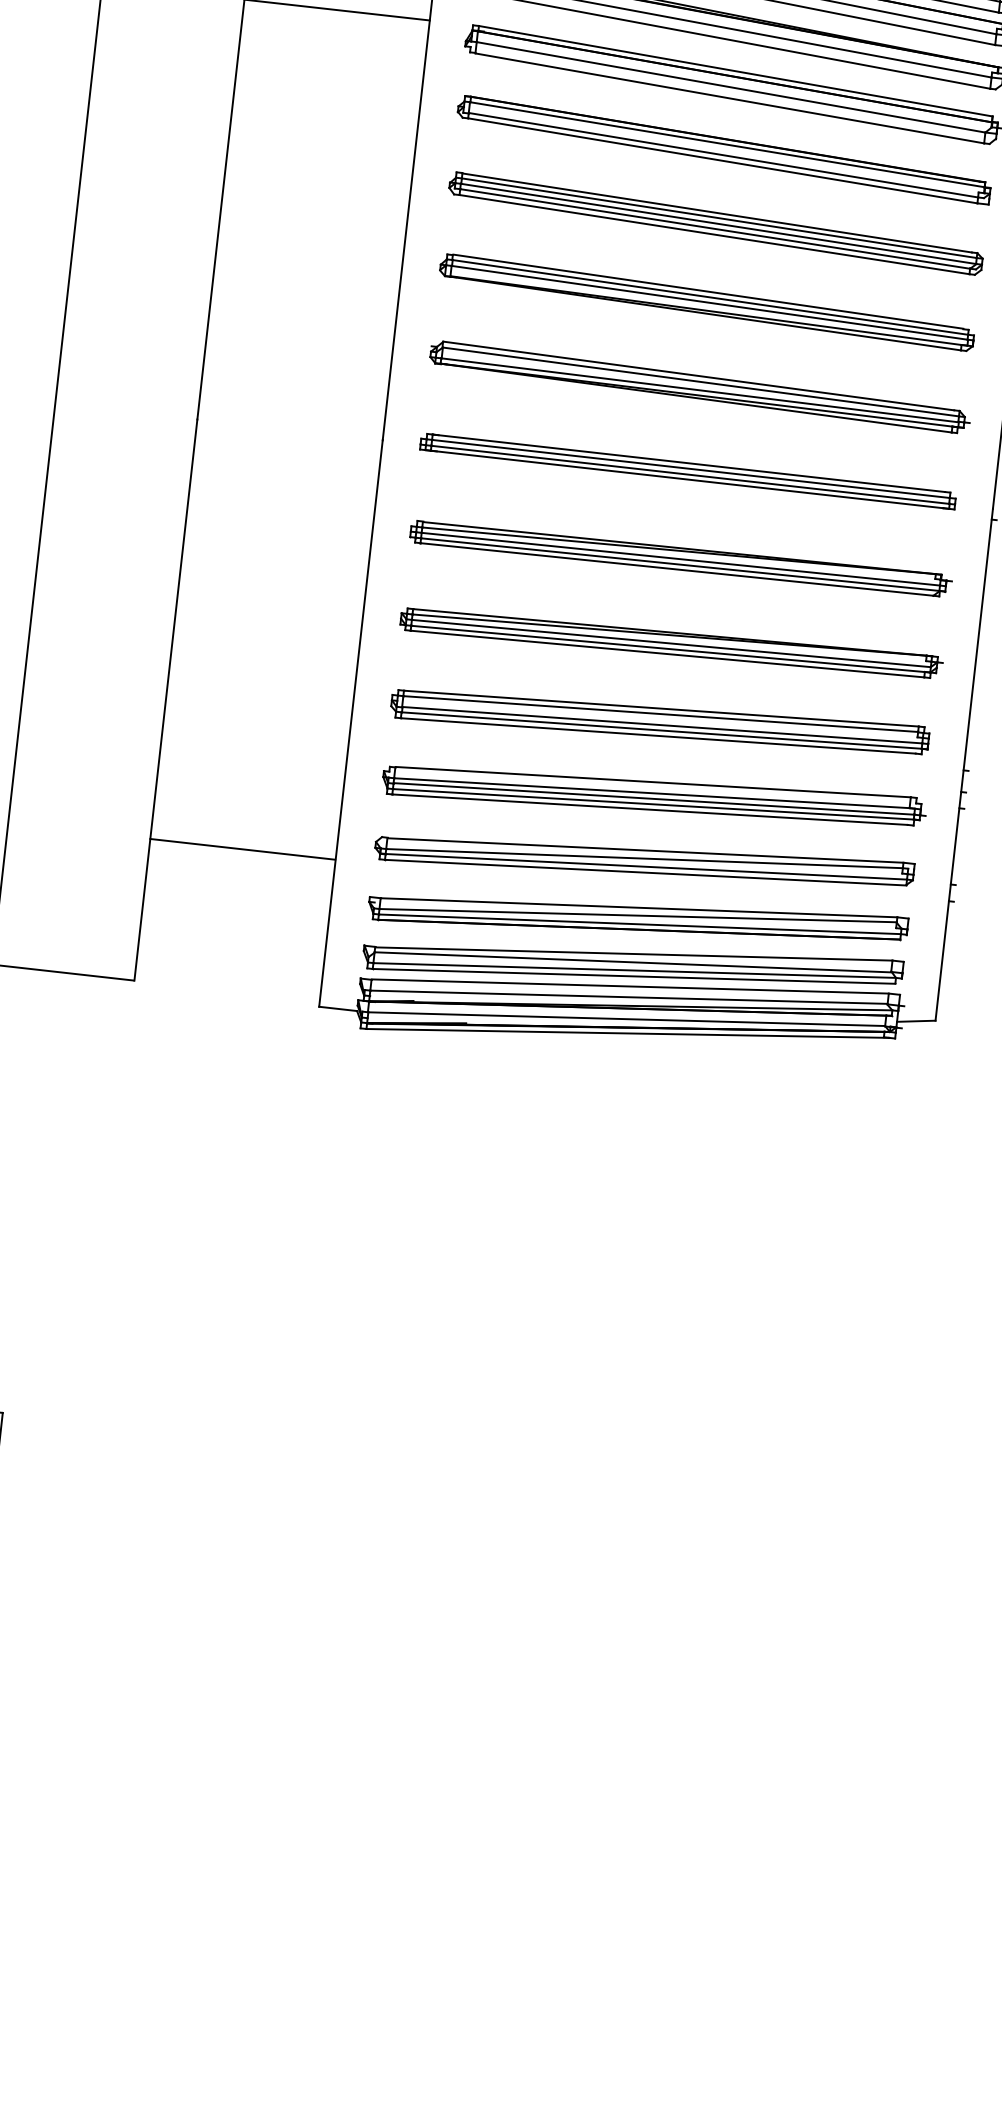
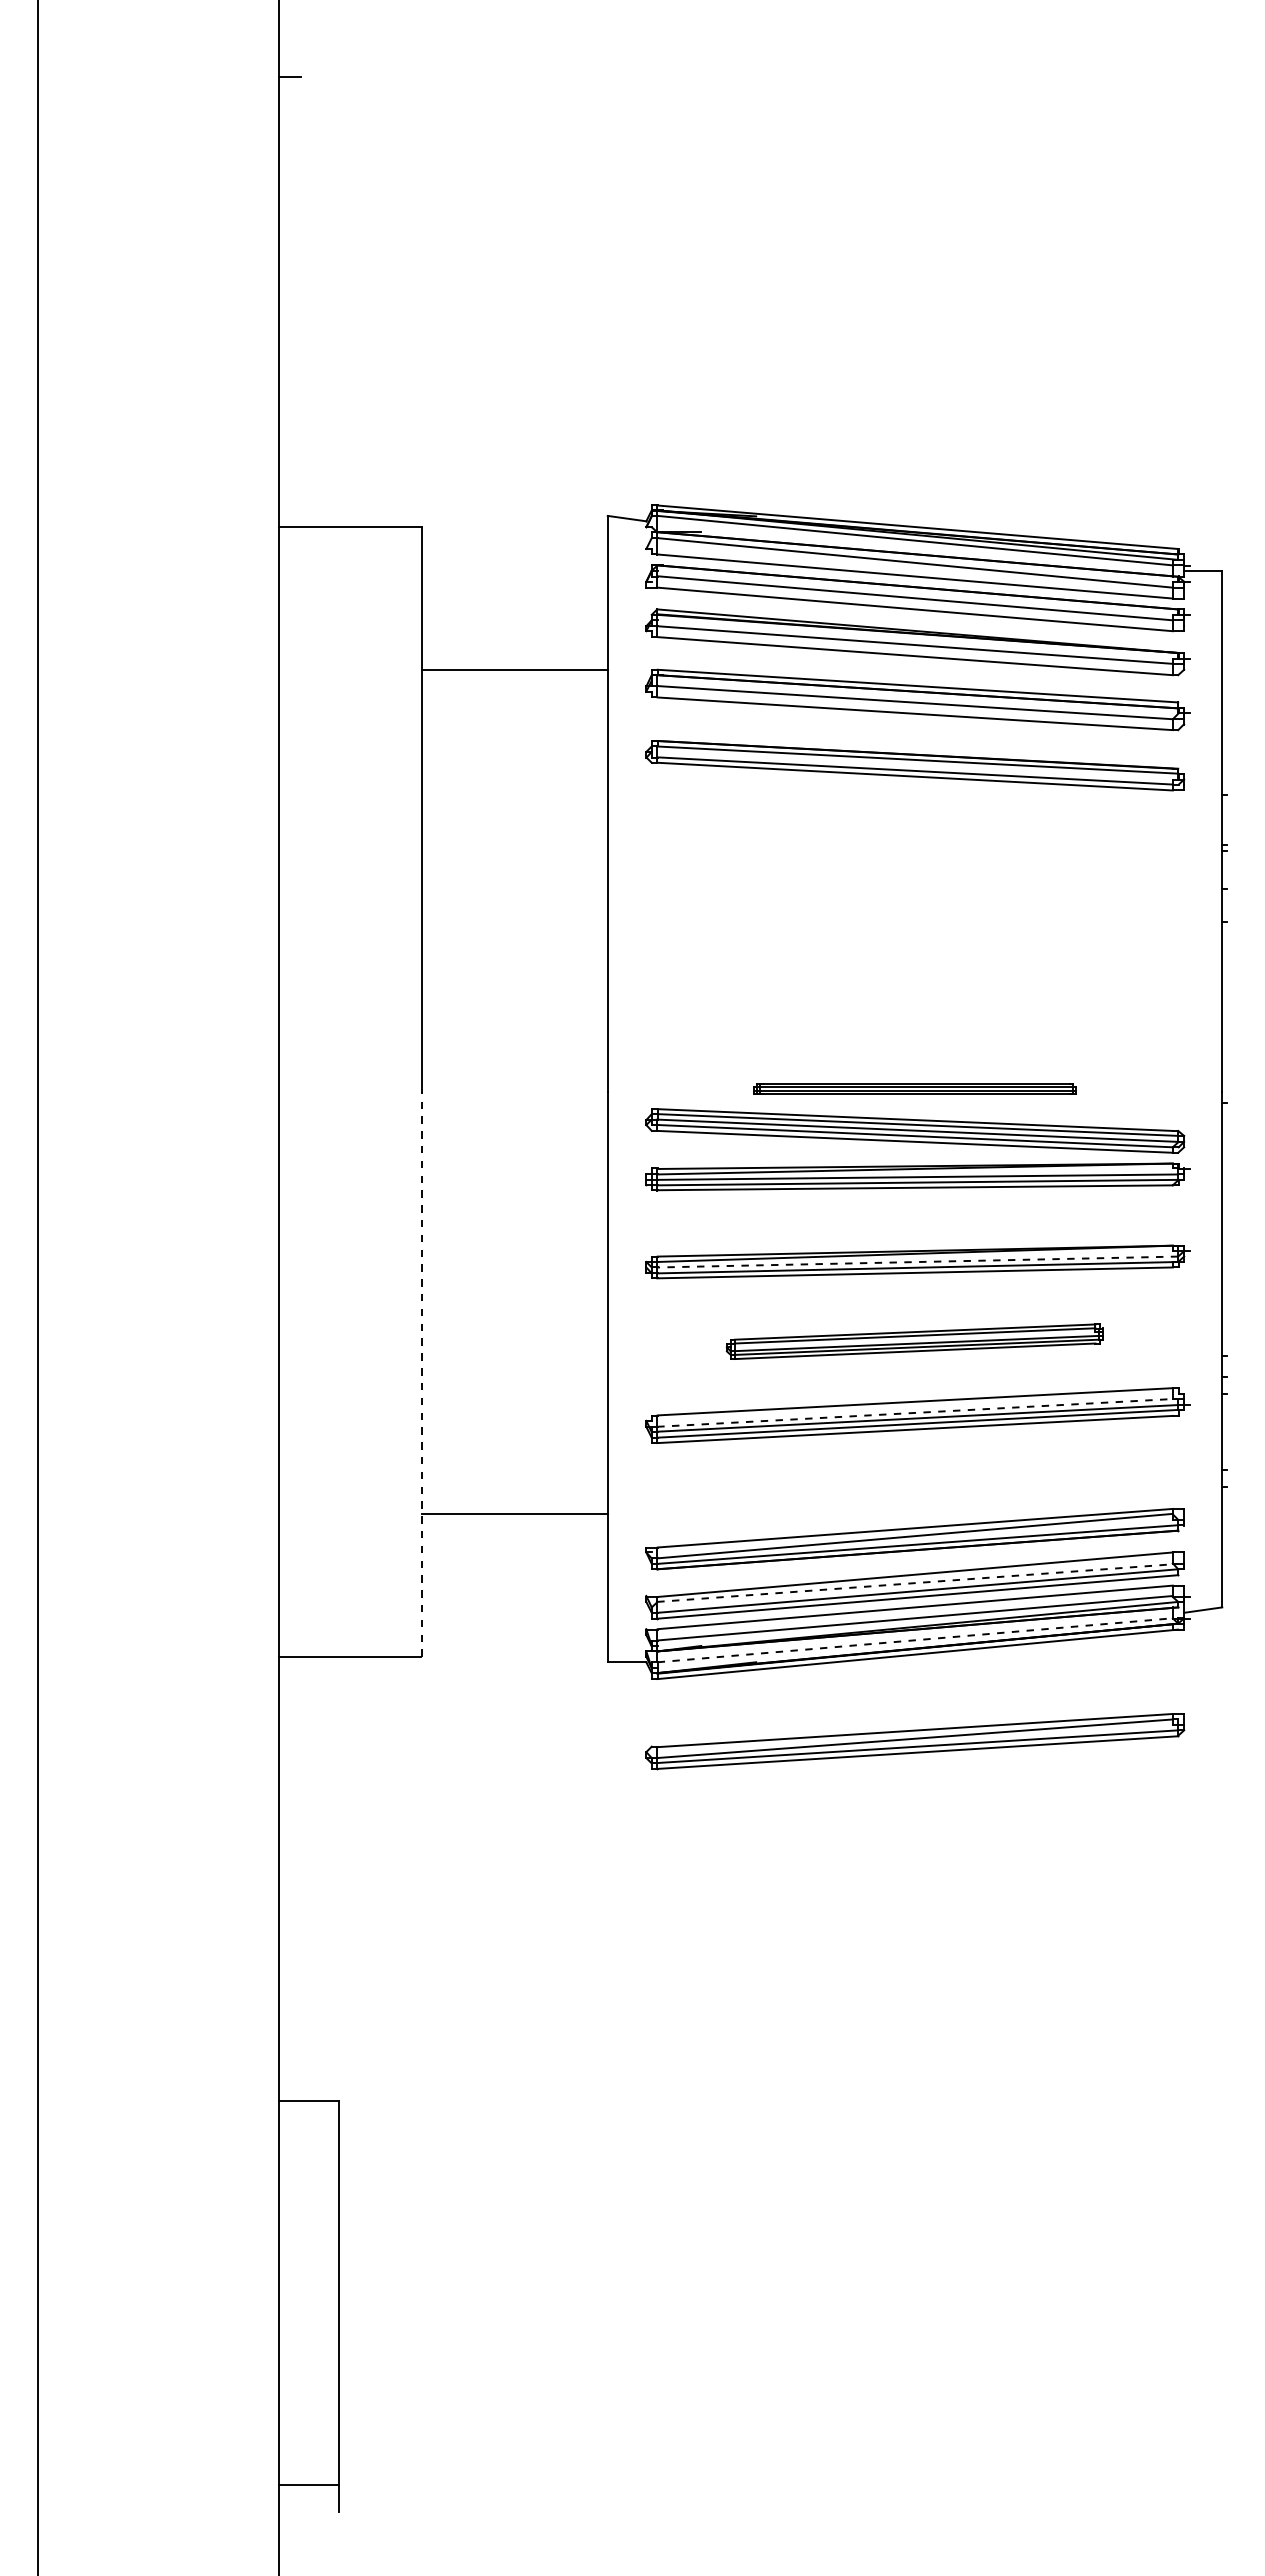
part: (716, 223) -> (915, 1130), moved
part: (707, 301) -> (915, 918), removed
part: (699, 386) -> (917, 1003), removed
part: (687, 470) -> (914, 1088), size x0.6
line: (671, 643) -> (917, 1262), solid -> dashed
line: (165, 699) -> (421, 1374), solid -> dashed
part: (659, 722) -> (914, 1341), size x0.7
line: (652, 792) -> (915, 1412), solid -> dashed
part: (644, 861) -> (915, 1741), moved
line: (633, 962) -> (915, 1583), solid -> dashed
line: (626, 1019) -> (915, 1640), solid -> dashed

